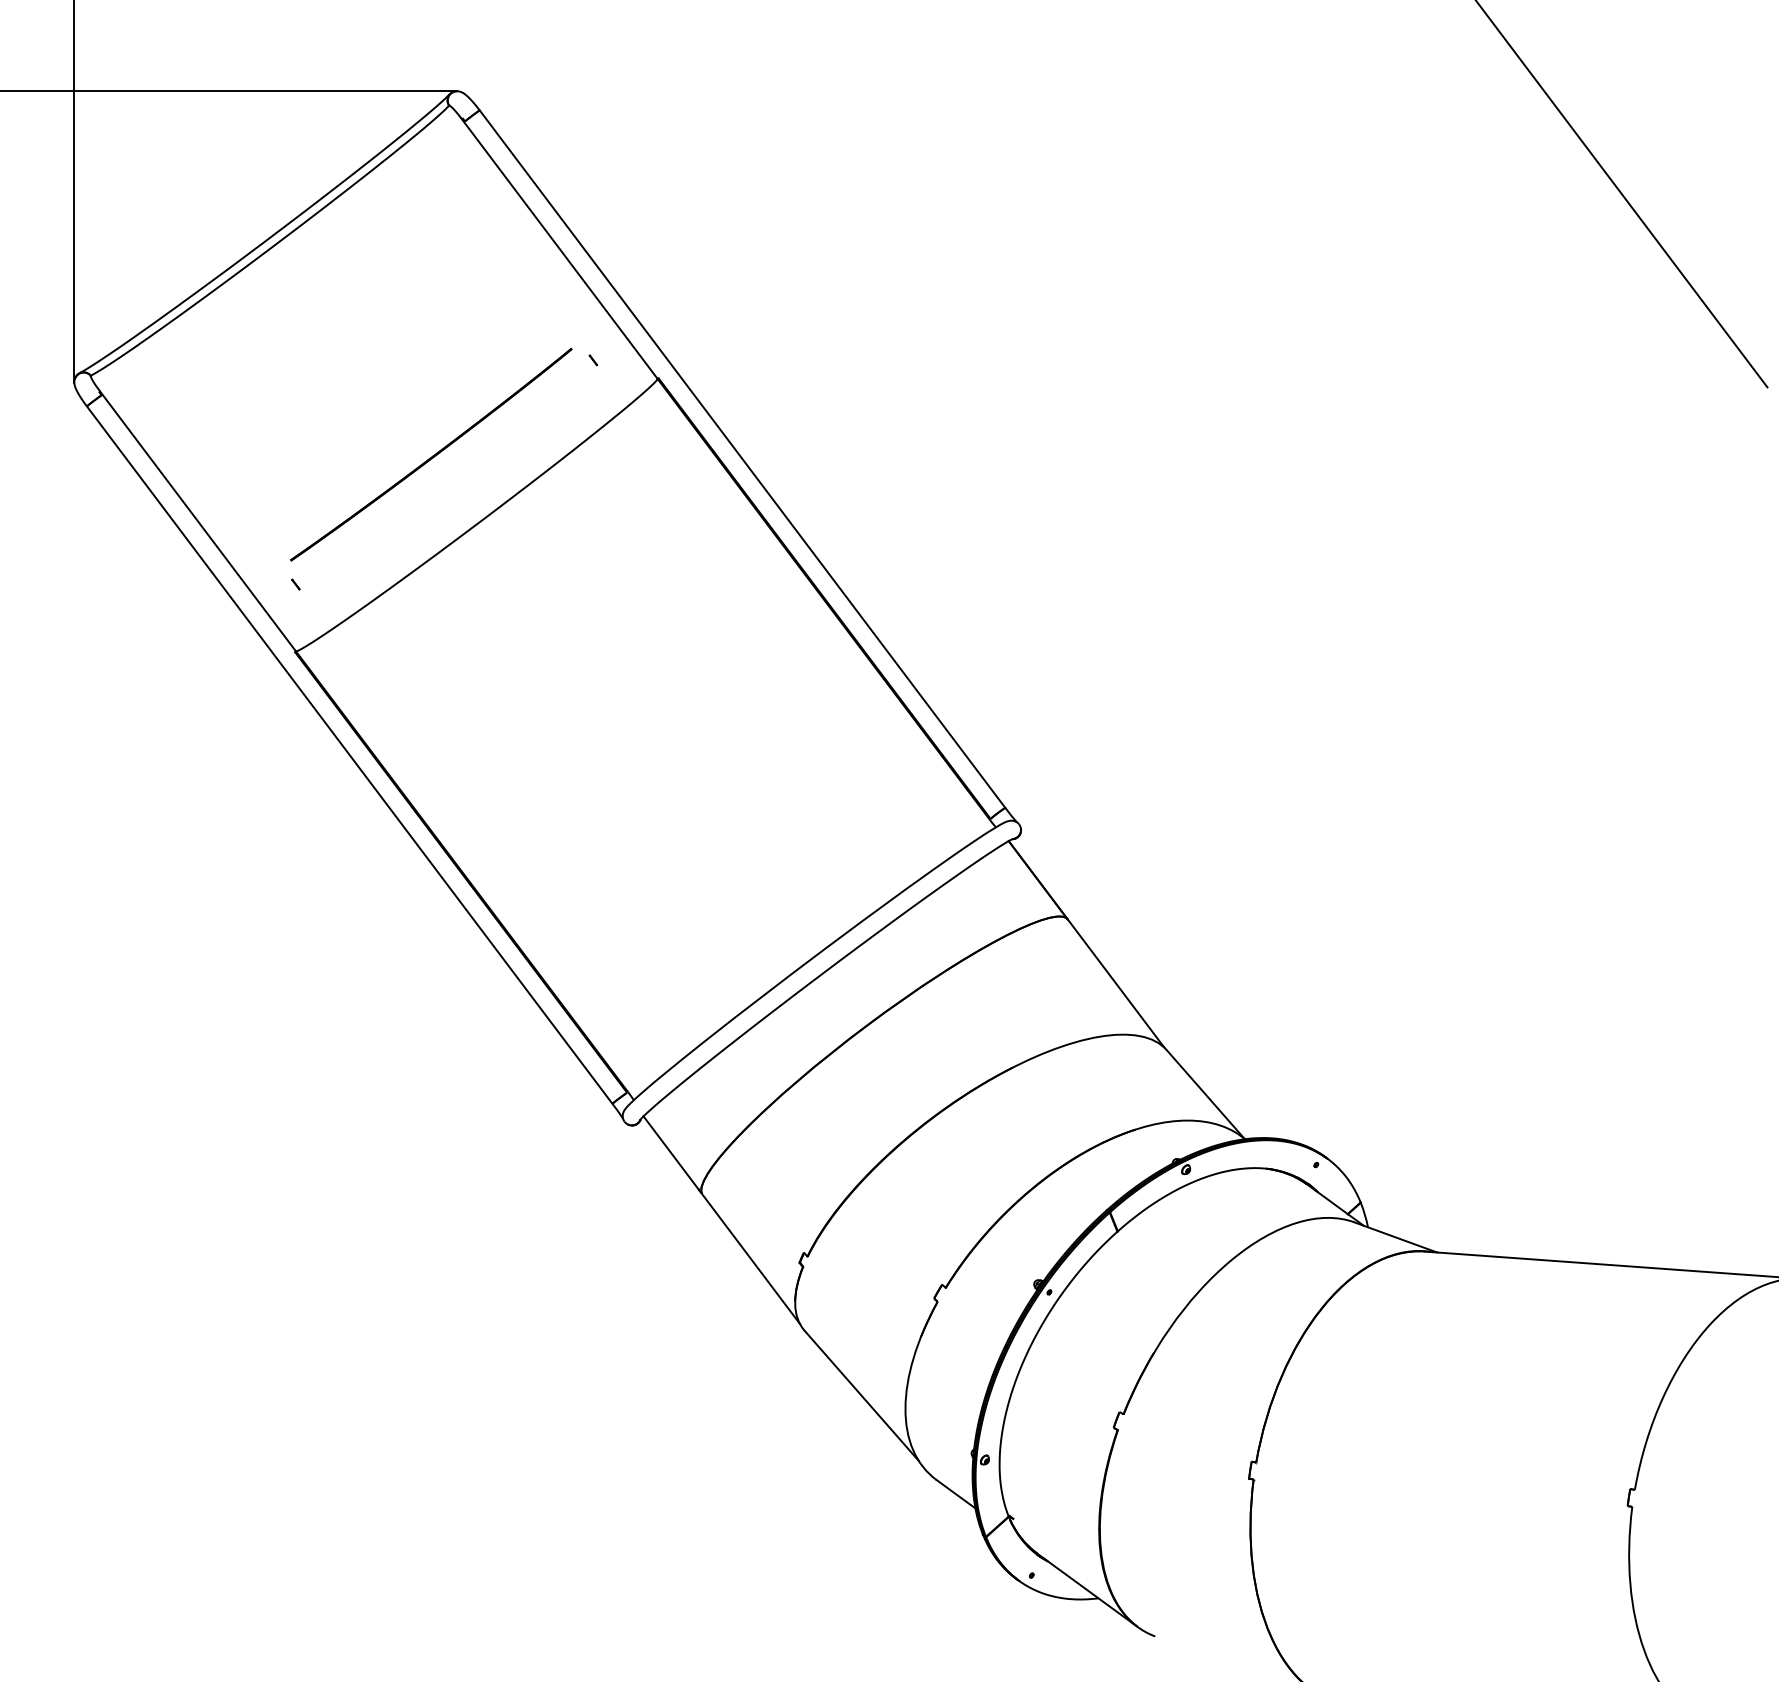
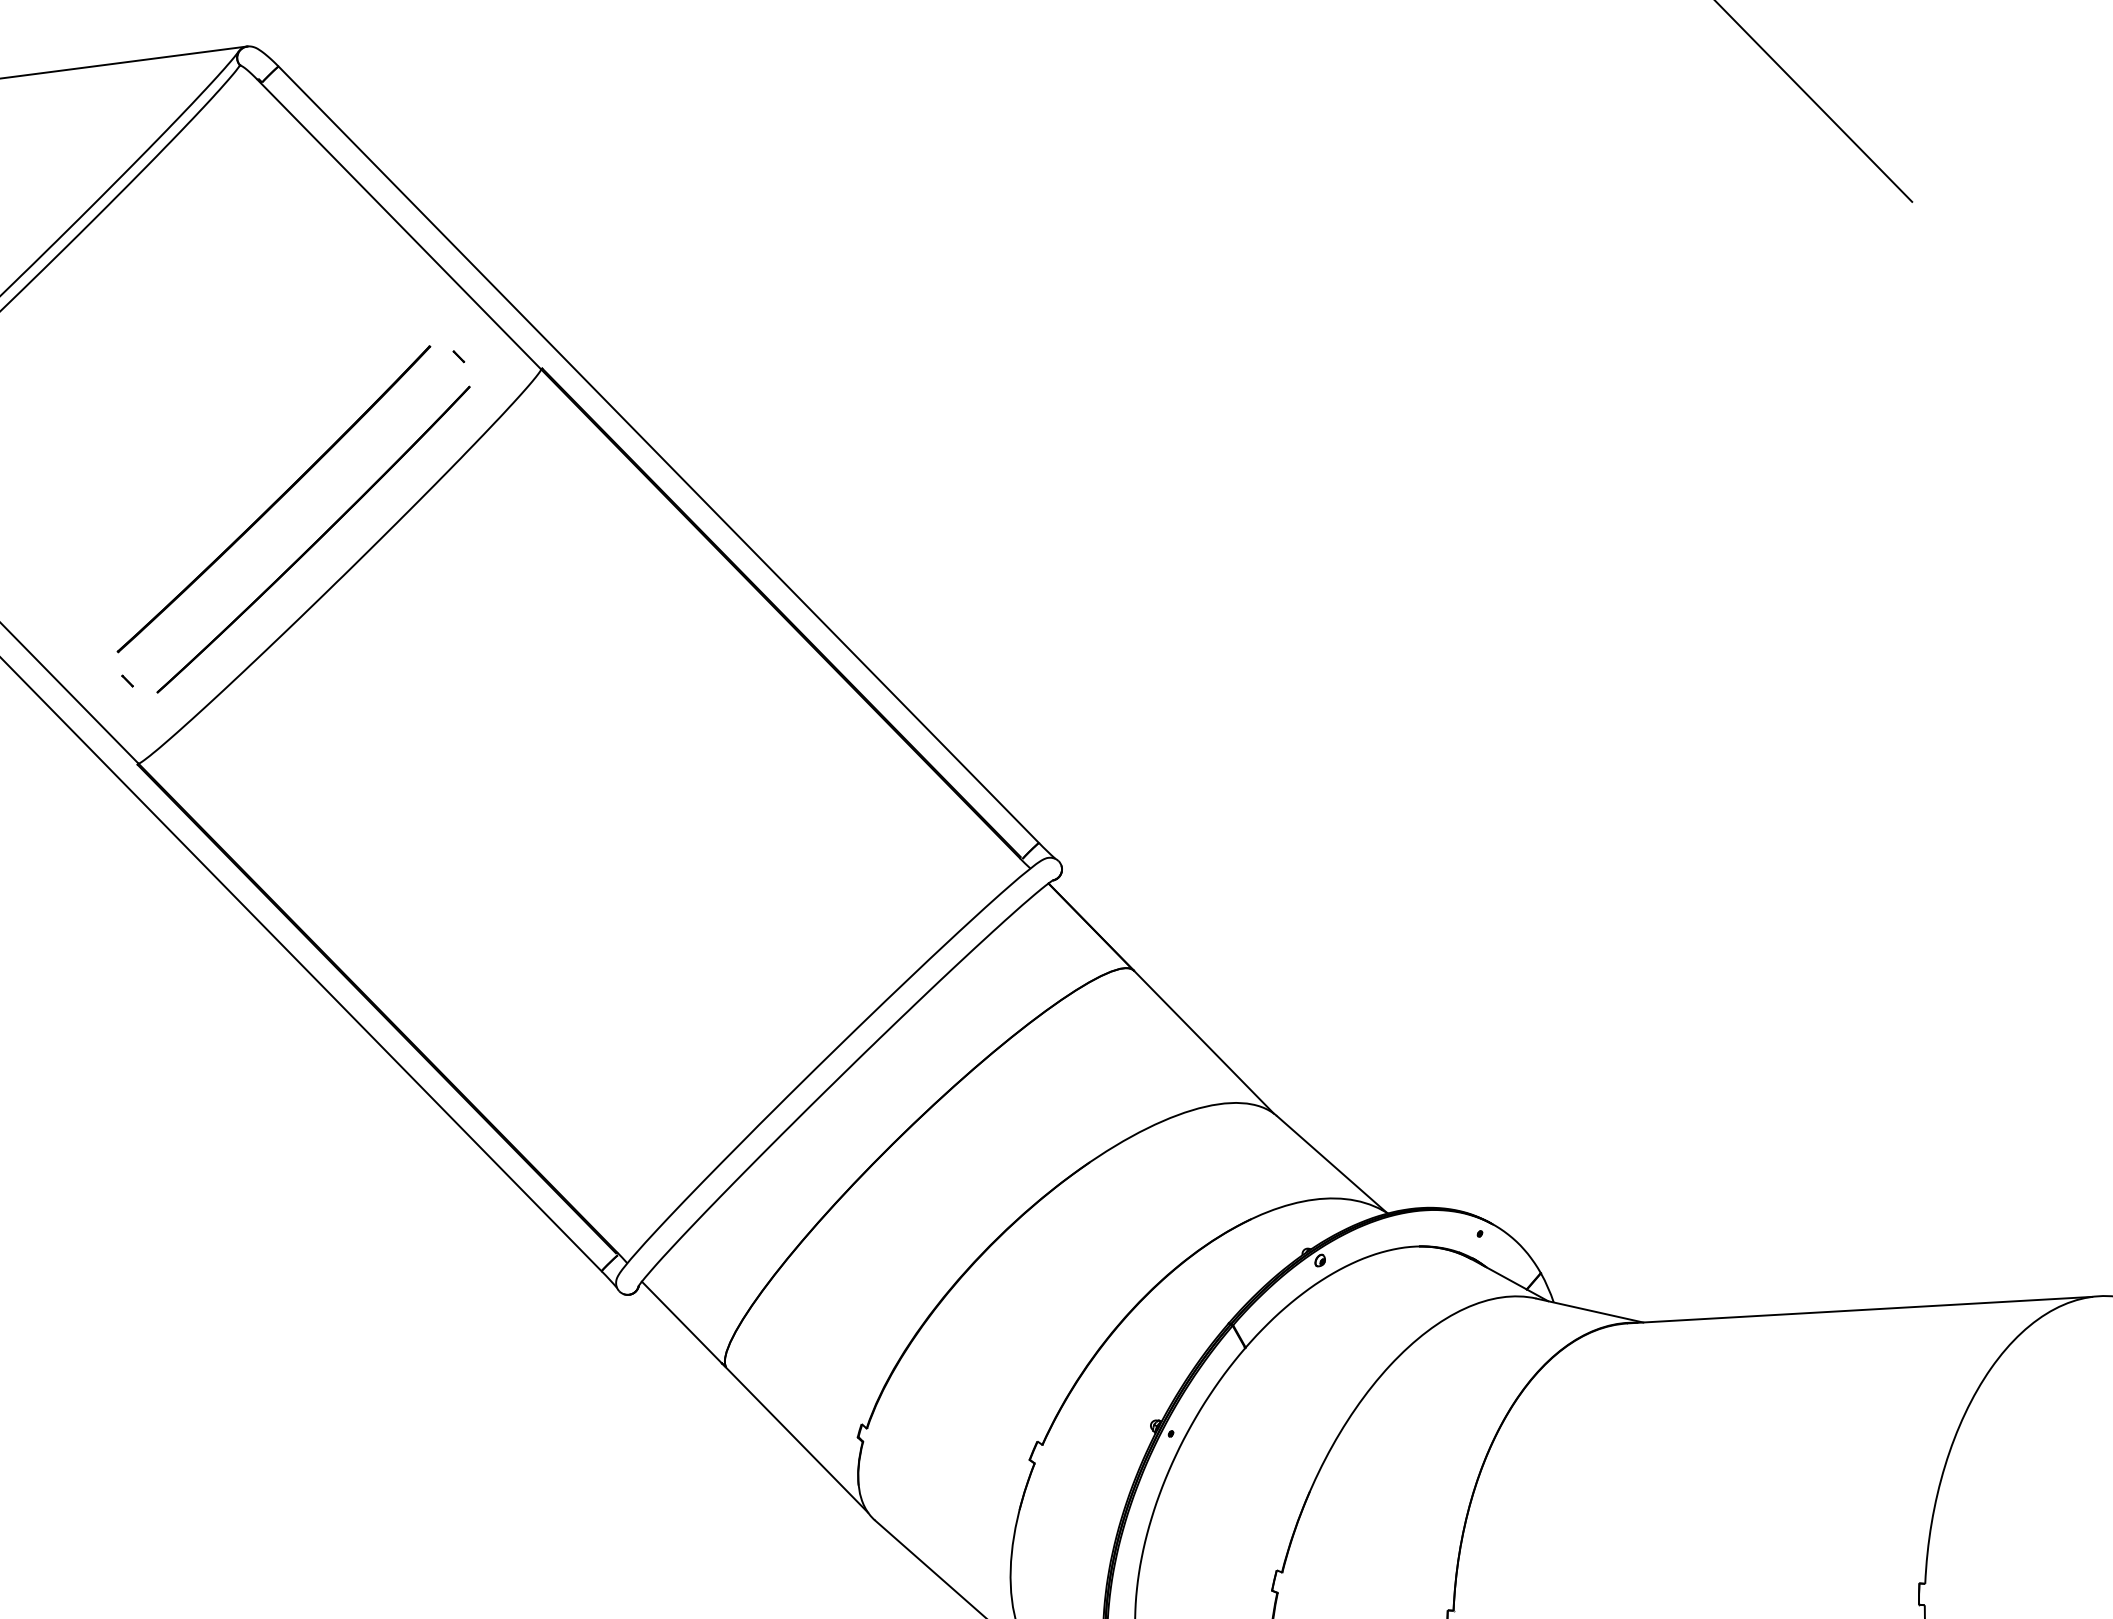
part: (458, 490) -> (313, 538), added

